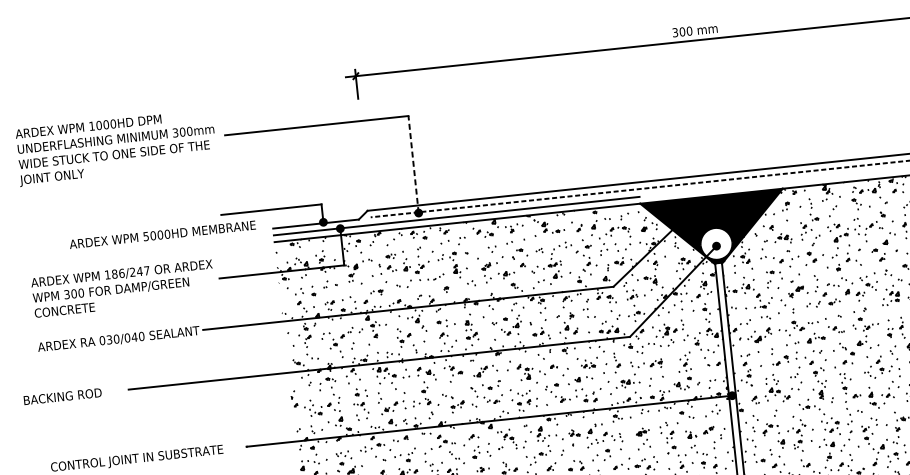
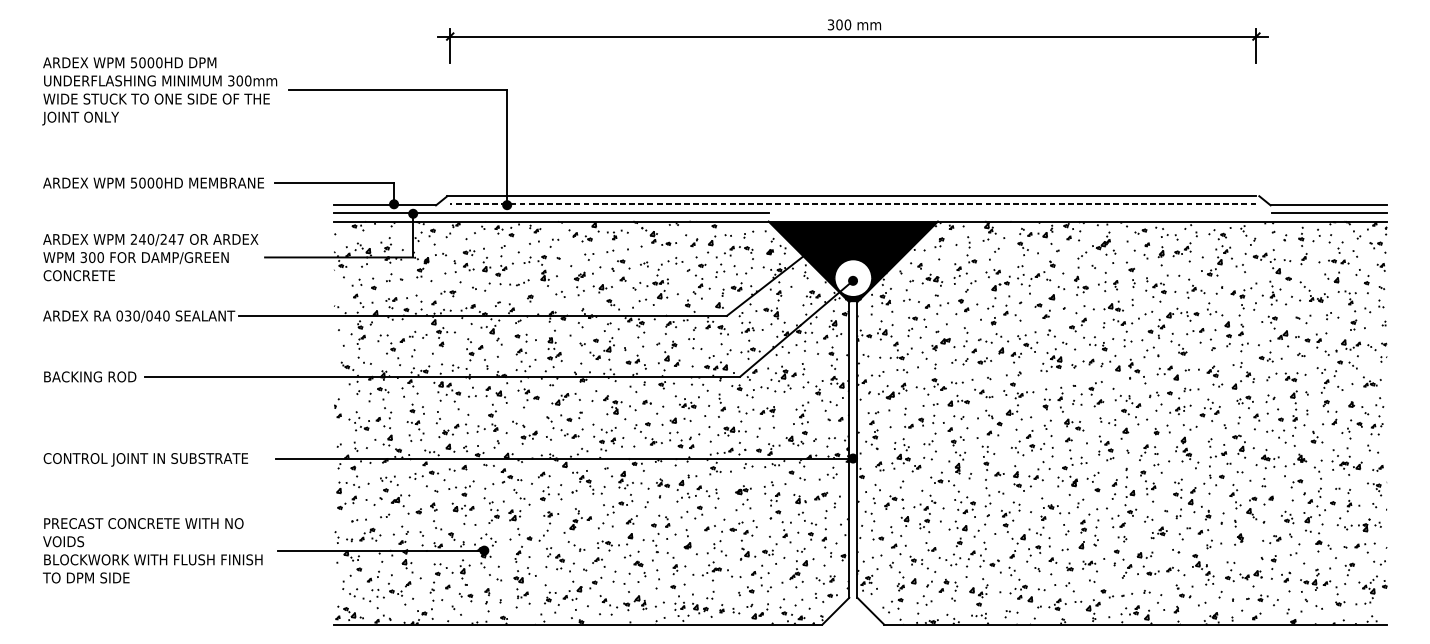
text: (91, 126) -> (133, 62), 1000HD -> 5000HD
line: (413, 164) -> (507, 147), dashed -> solid
text: (162, 234) -> (153, 182), moved
text: (114, 274) -> (142, 239), 186/247 -> 240/247
text: (62, 396) -> (90, 376), moved

